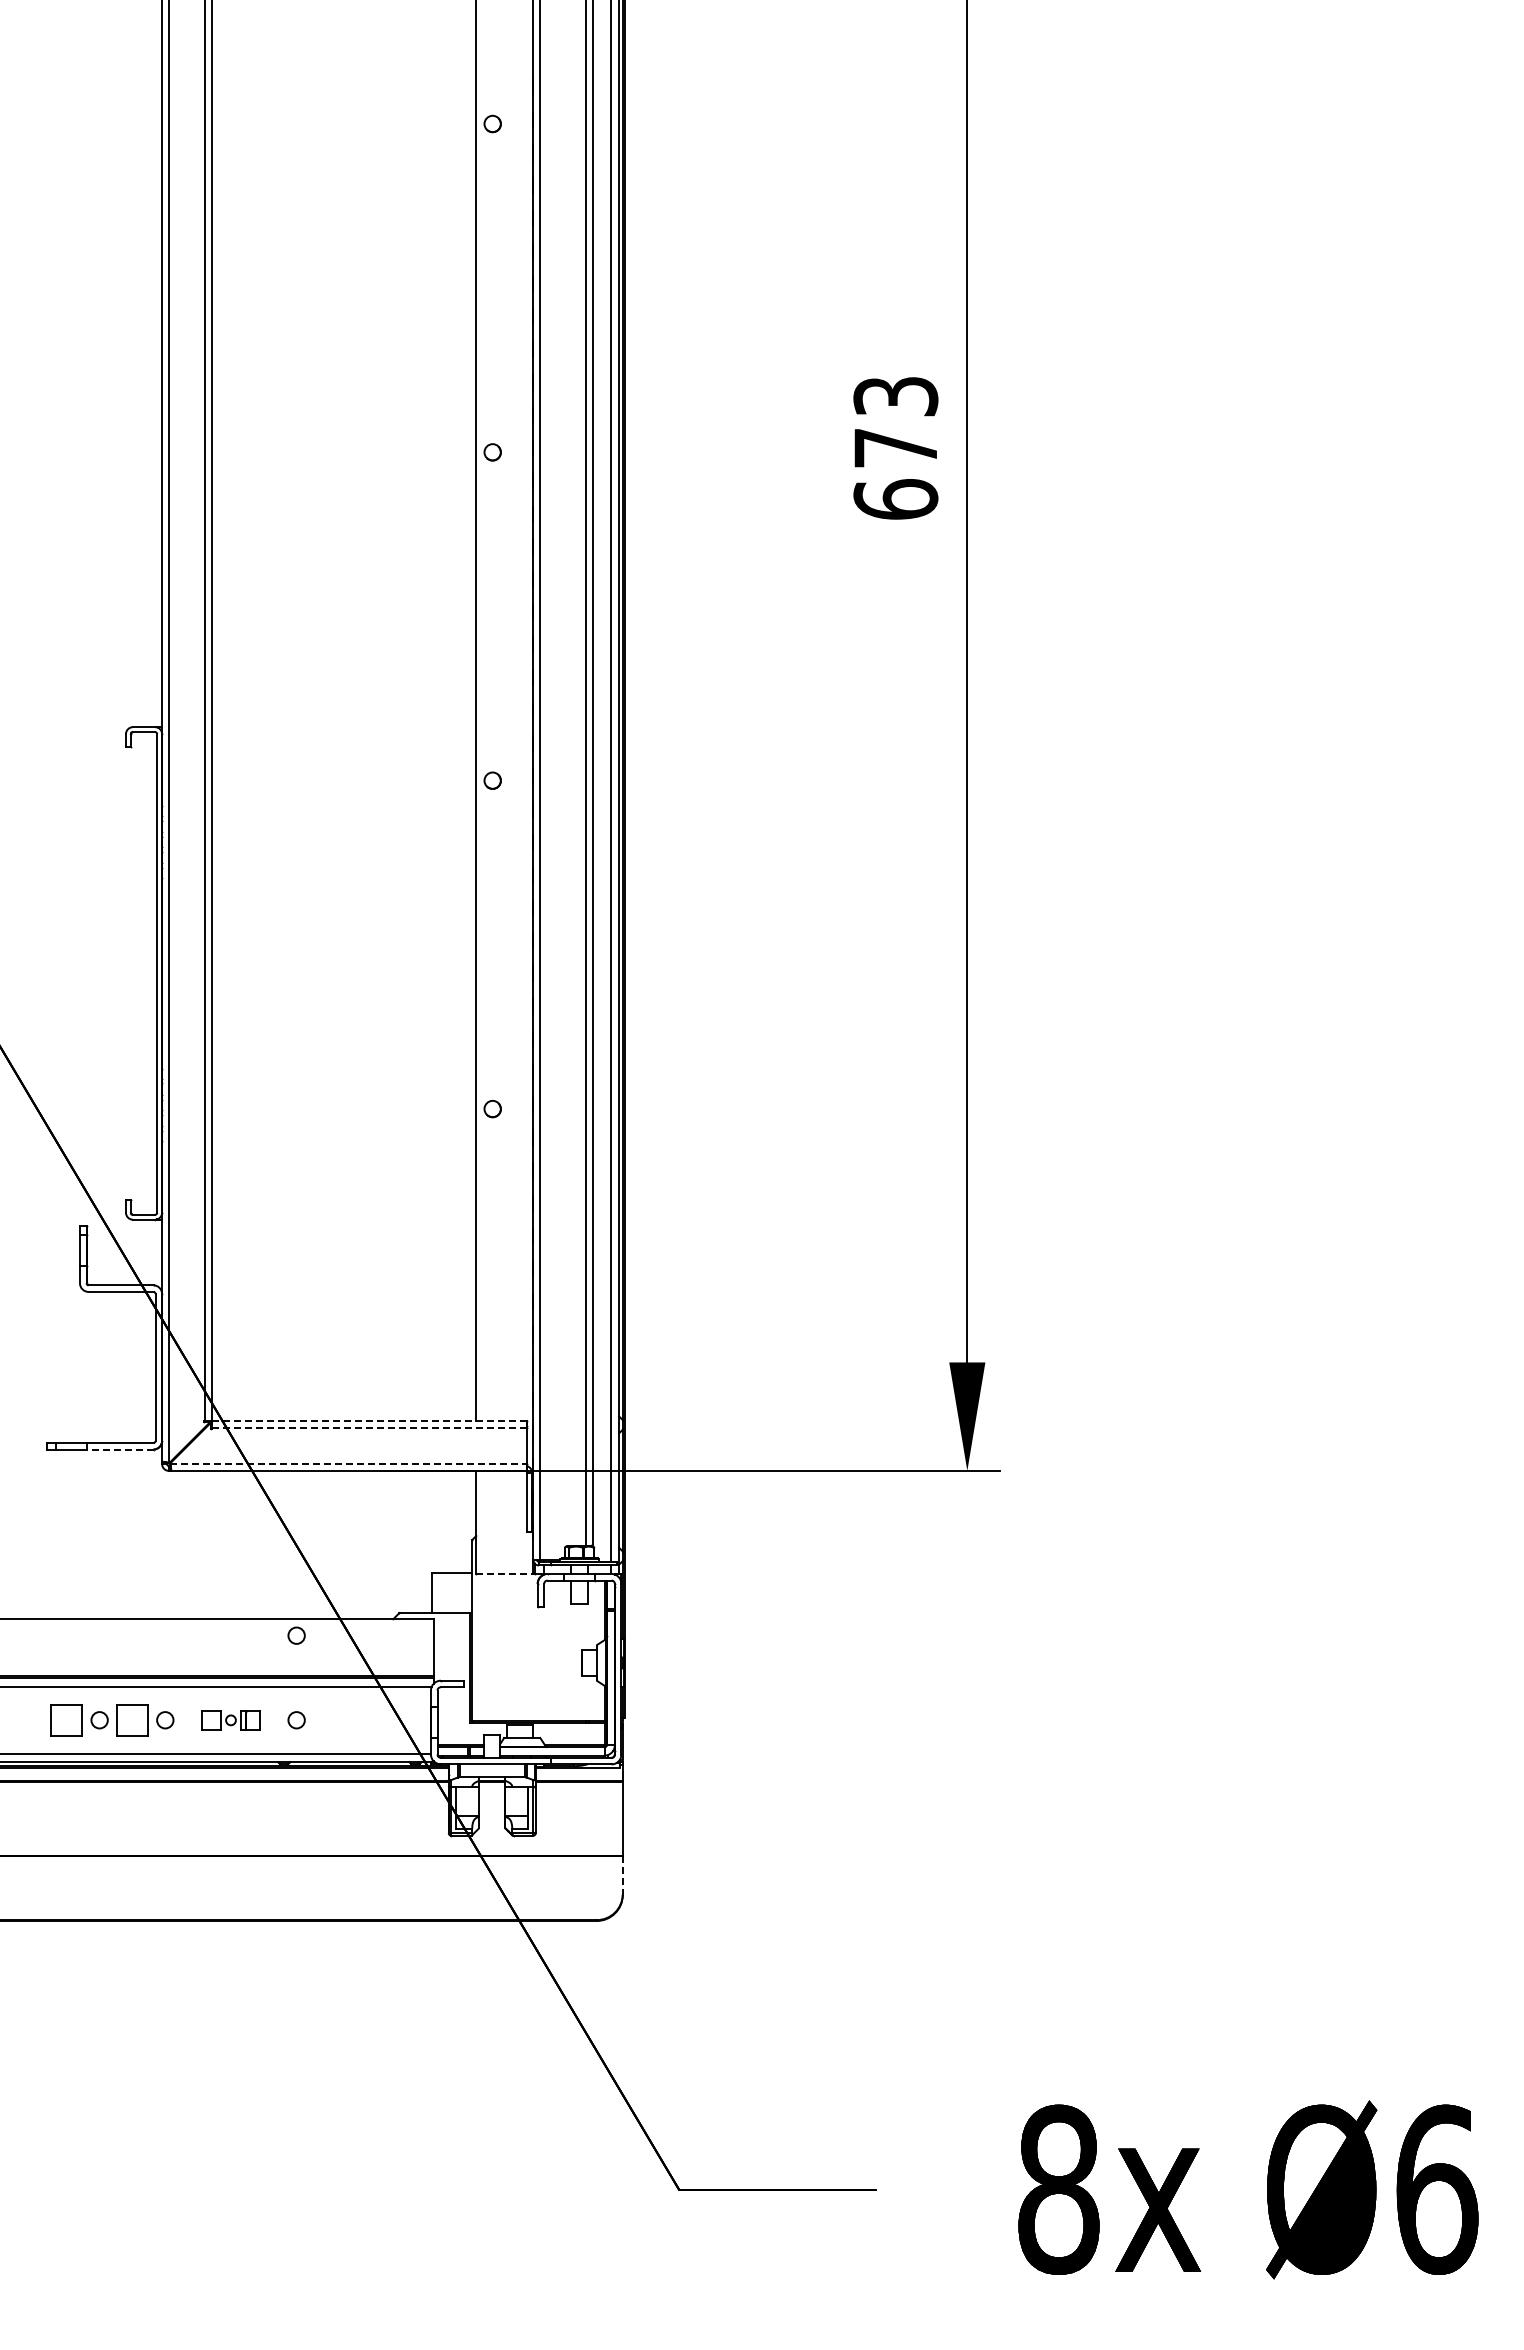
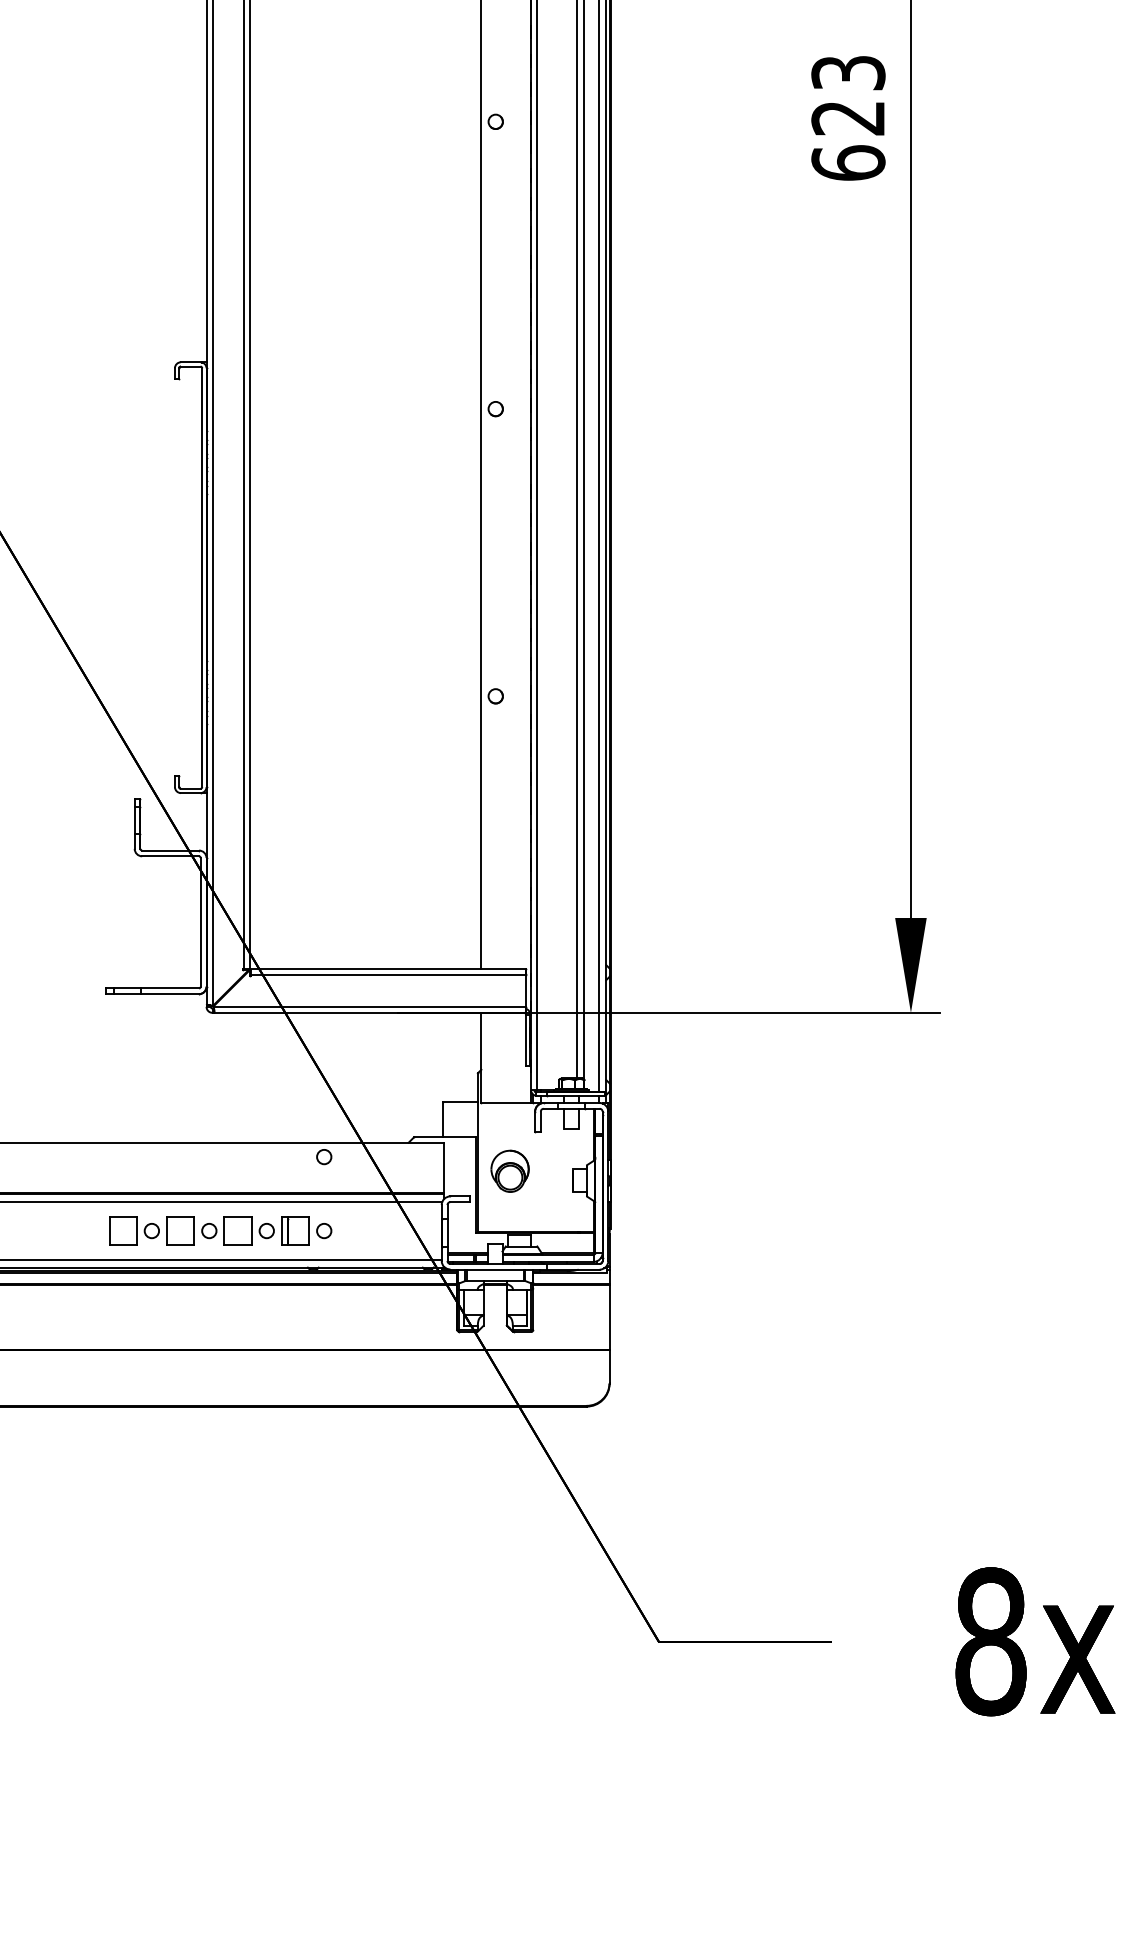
text: (894, 448) -> (847, 118), 673 -> 623
line: (369, 1421) -> (387, 969), dashed -> solid
line: (369, 1428) -> (387, 975), dashed -> solid
line: (119, 1449) -> (169, 994), dashed -> solid
line: (348, 1464) -> (369, 1007), dashed -> solid
line: (504, 1574) -> (506, 1103), dashed -> solid
part: (508, 1651) -> (509, 1170), added
part: (230, 1720) -> (266, 1231), size x1.67
line: (622, 1875) -> (609, 1366), dashed -> solid

